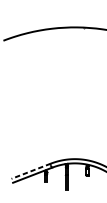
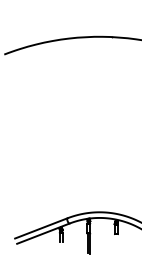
line: (30, 171) -> (40, 228), dashed -> solid

